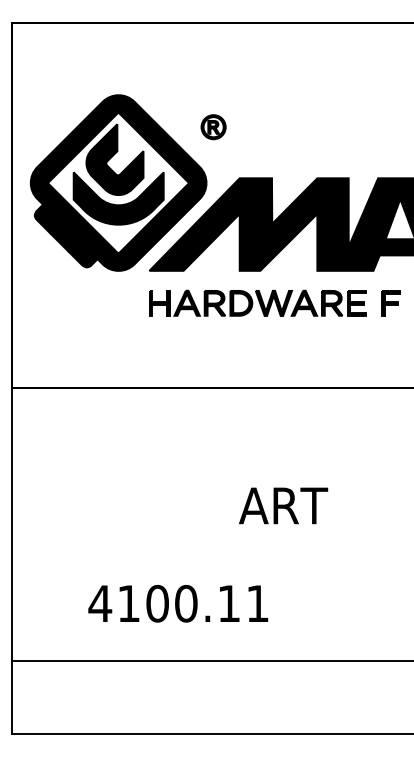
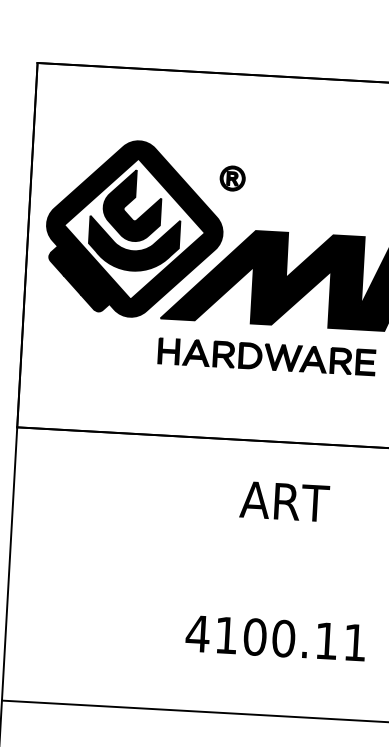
text: (283, 505) -> (284, 501), moved
text: (178, 603) -> (276, 638), moved

